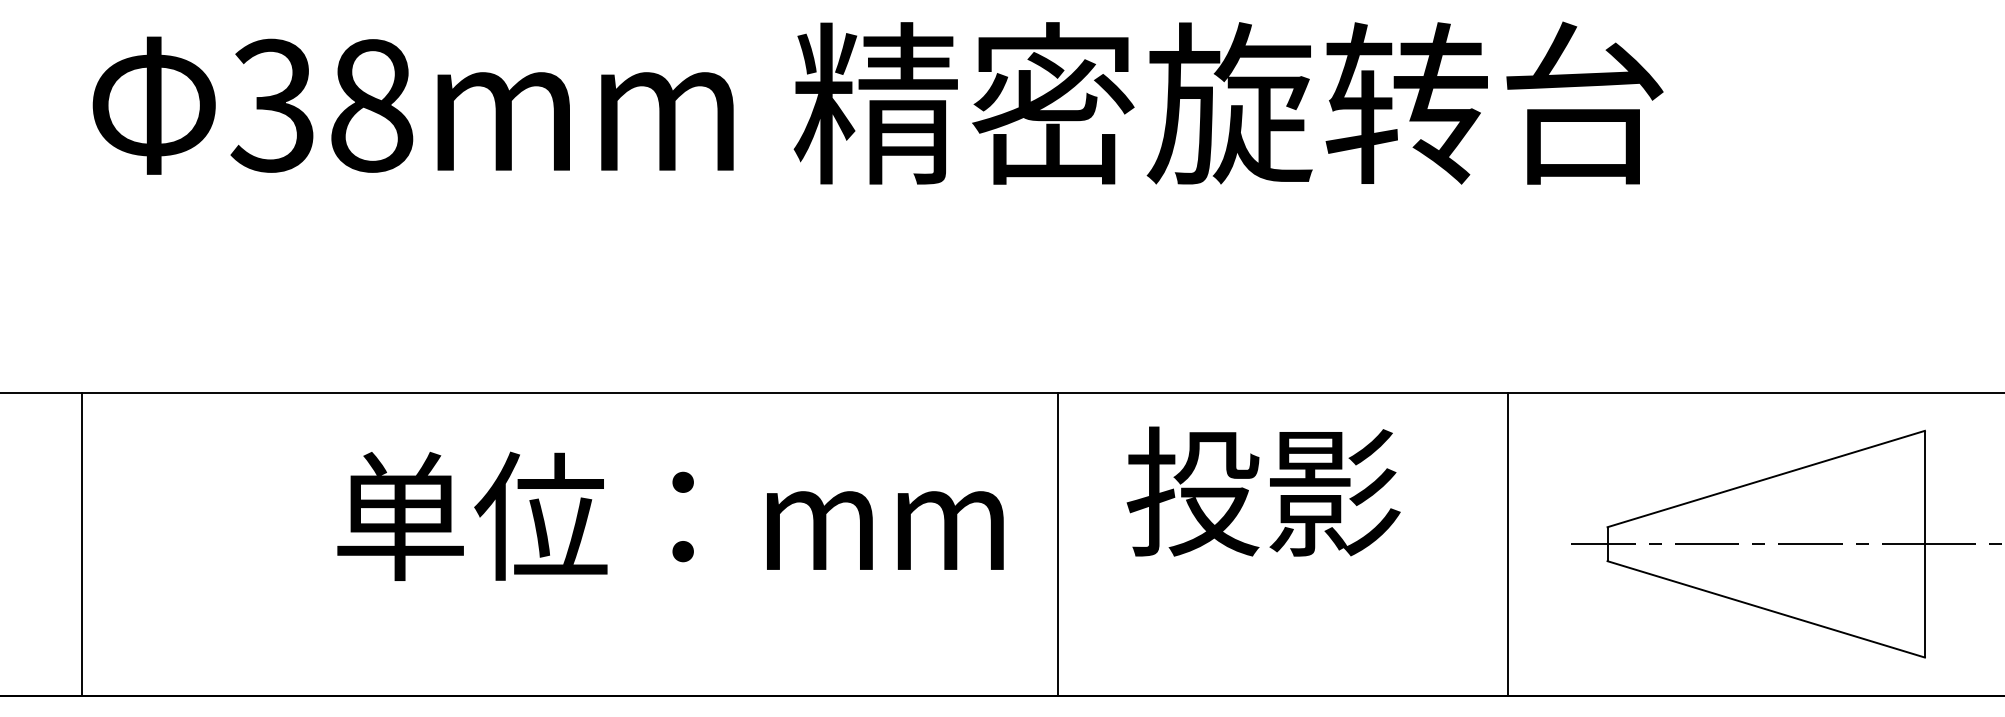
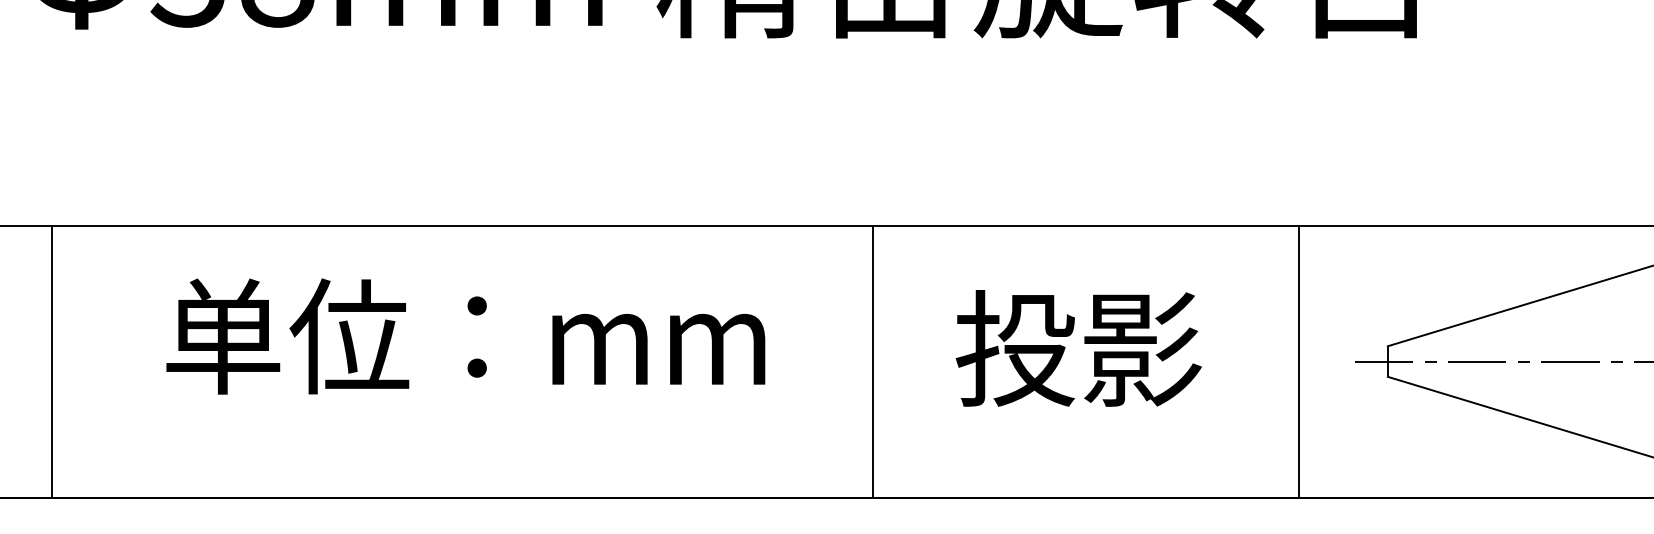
text: (1263, 491) -> (1078, 348), moved
text: (670, 515) -> (465, 335), moved
line: (81, 543) -> (52, 360), moved
line: (1058, 543) -> (873, 360), moved

